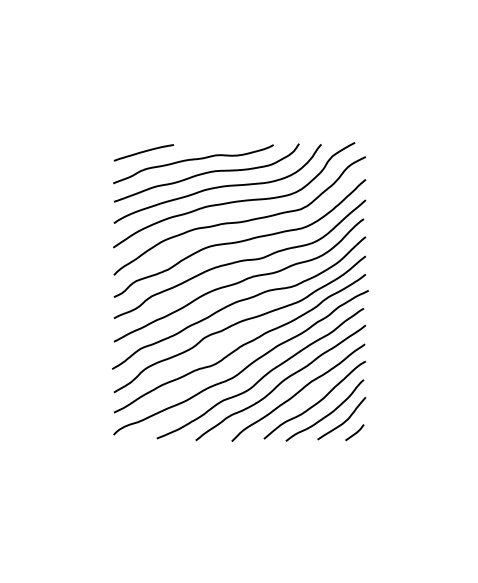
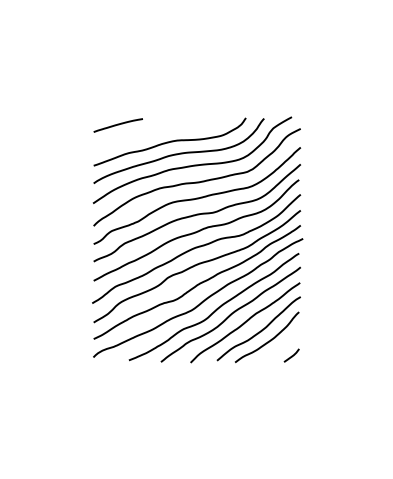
curve: (194, 160) -> (159, 131), removed
curve: (344, 420) -> (283, 345), removed

